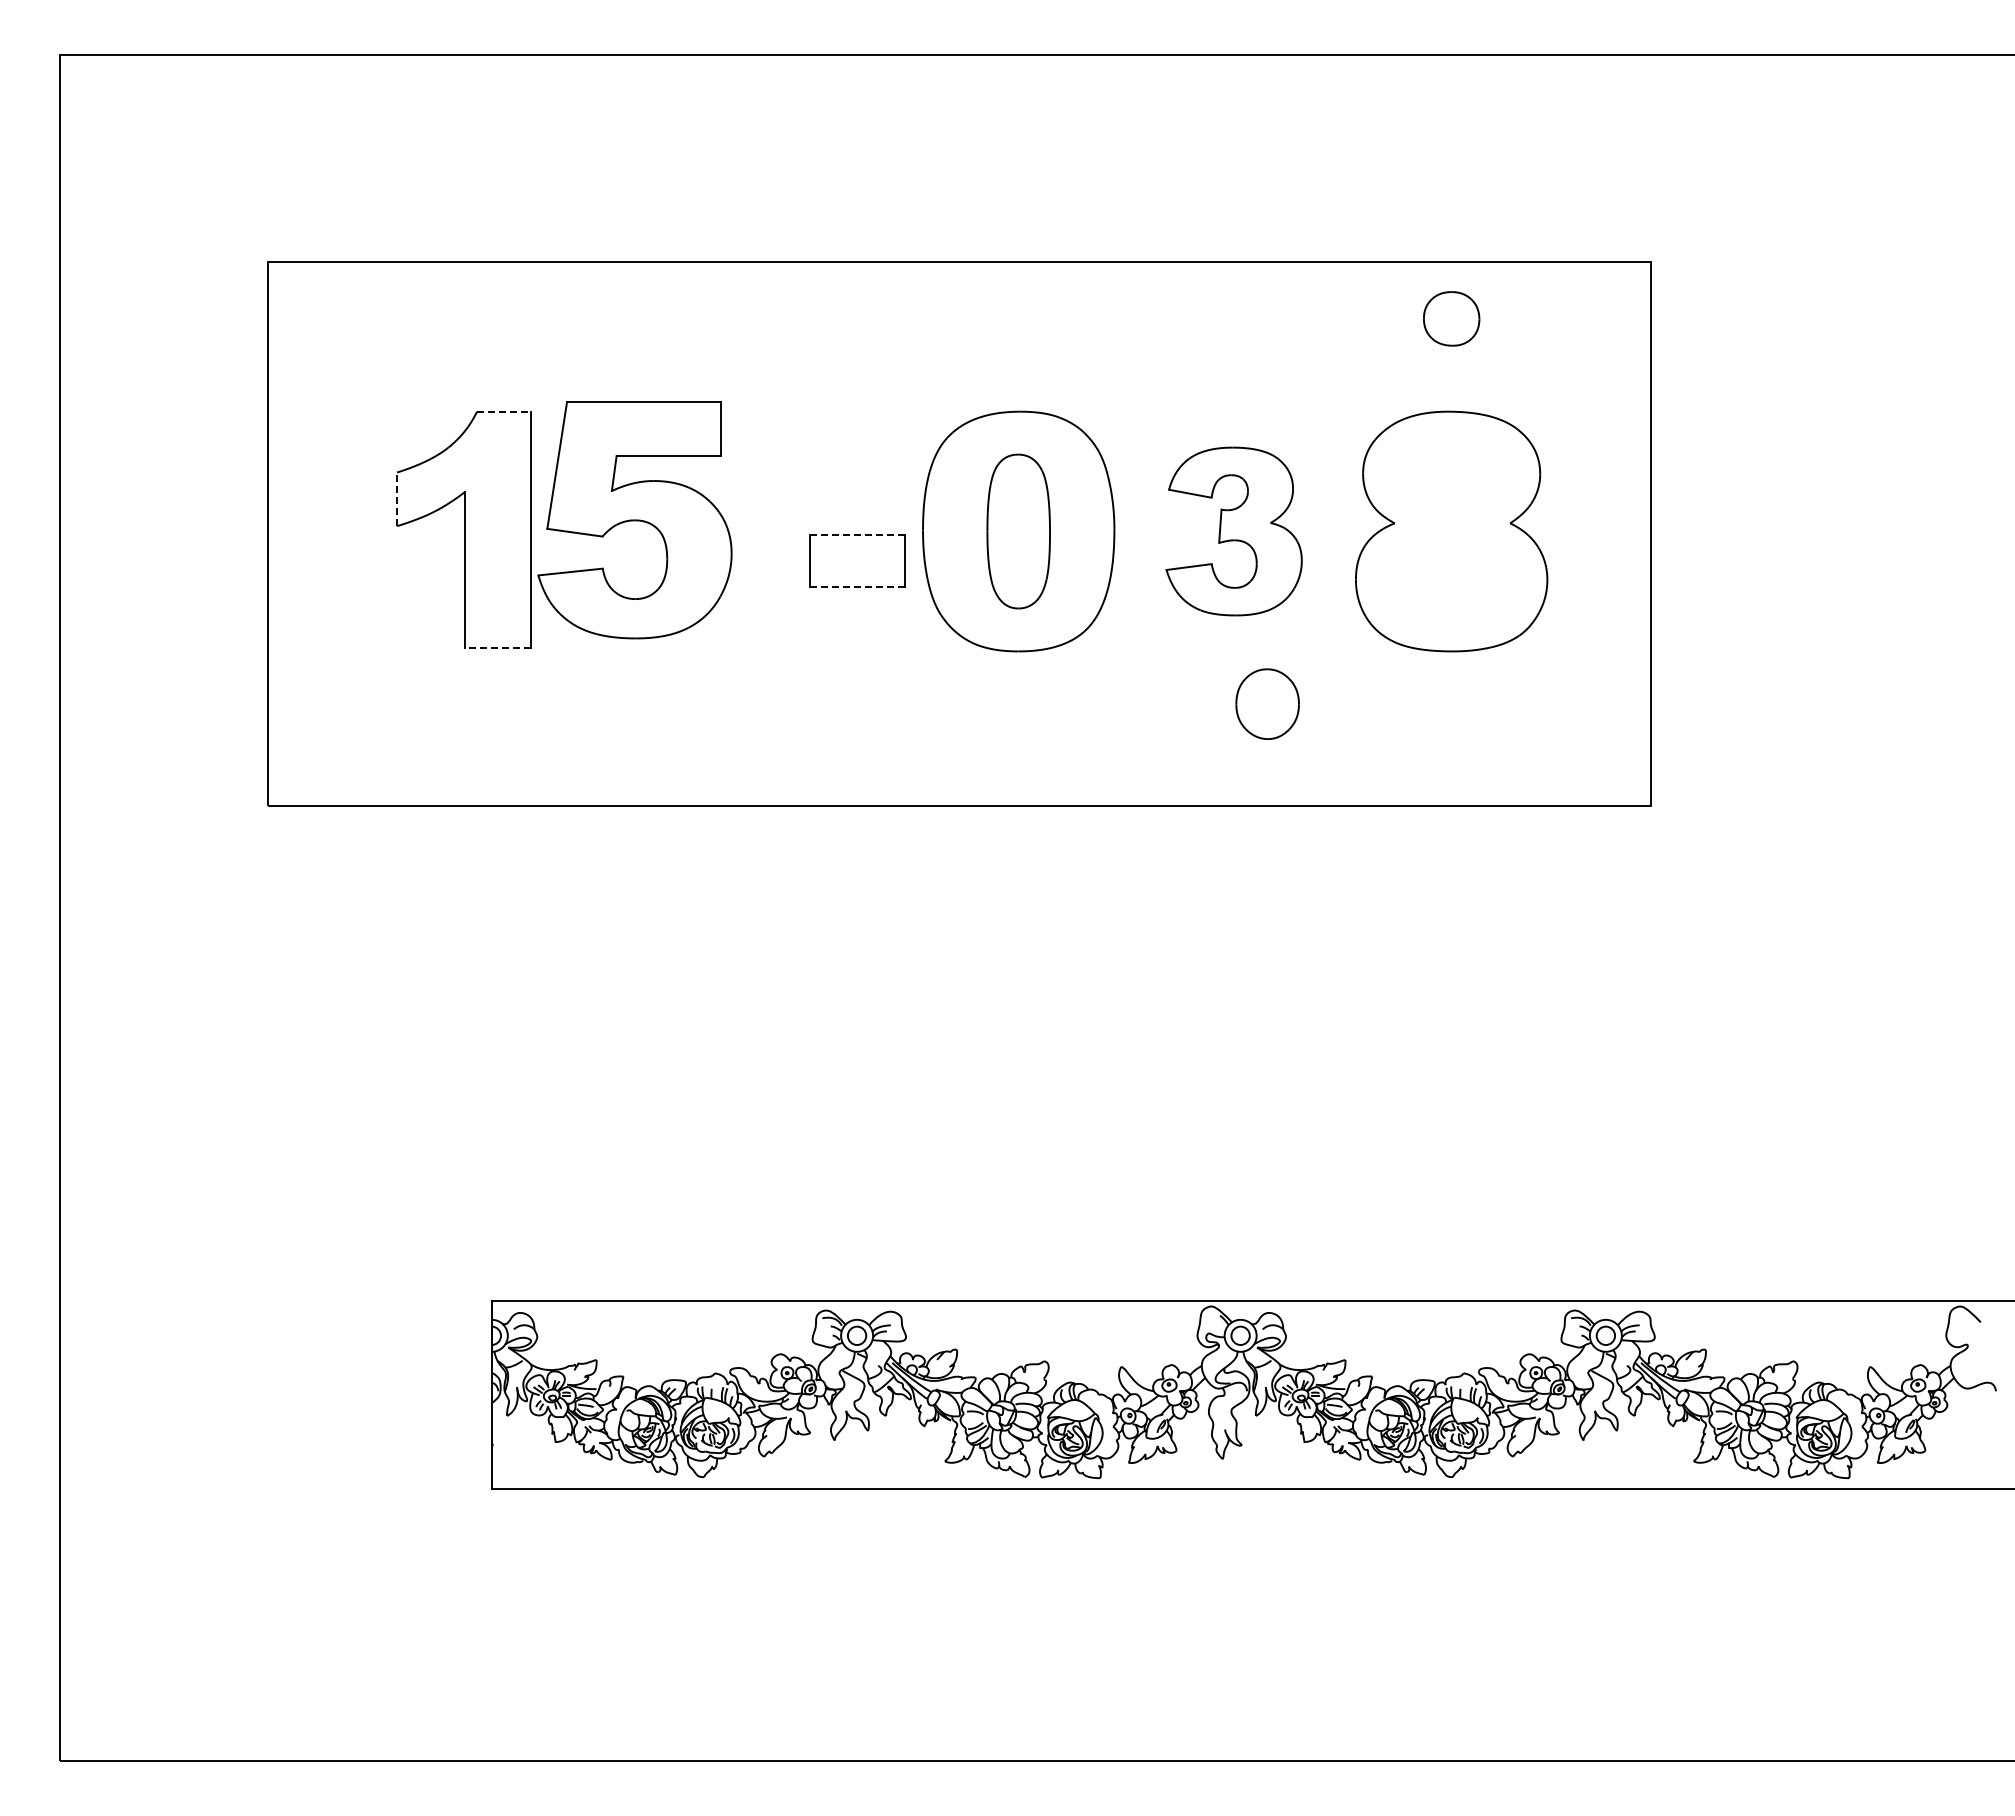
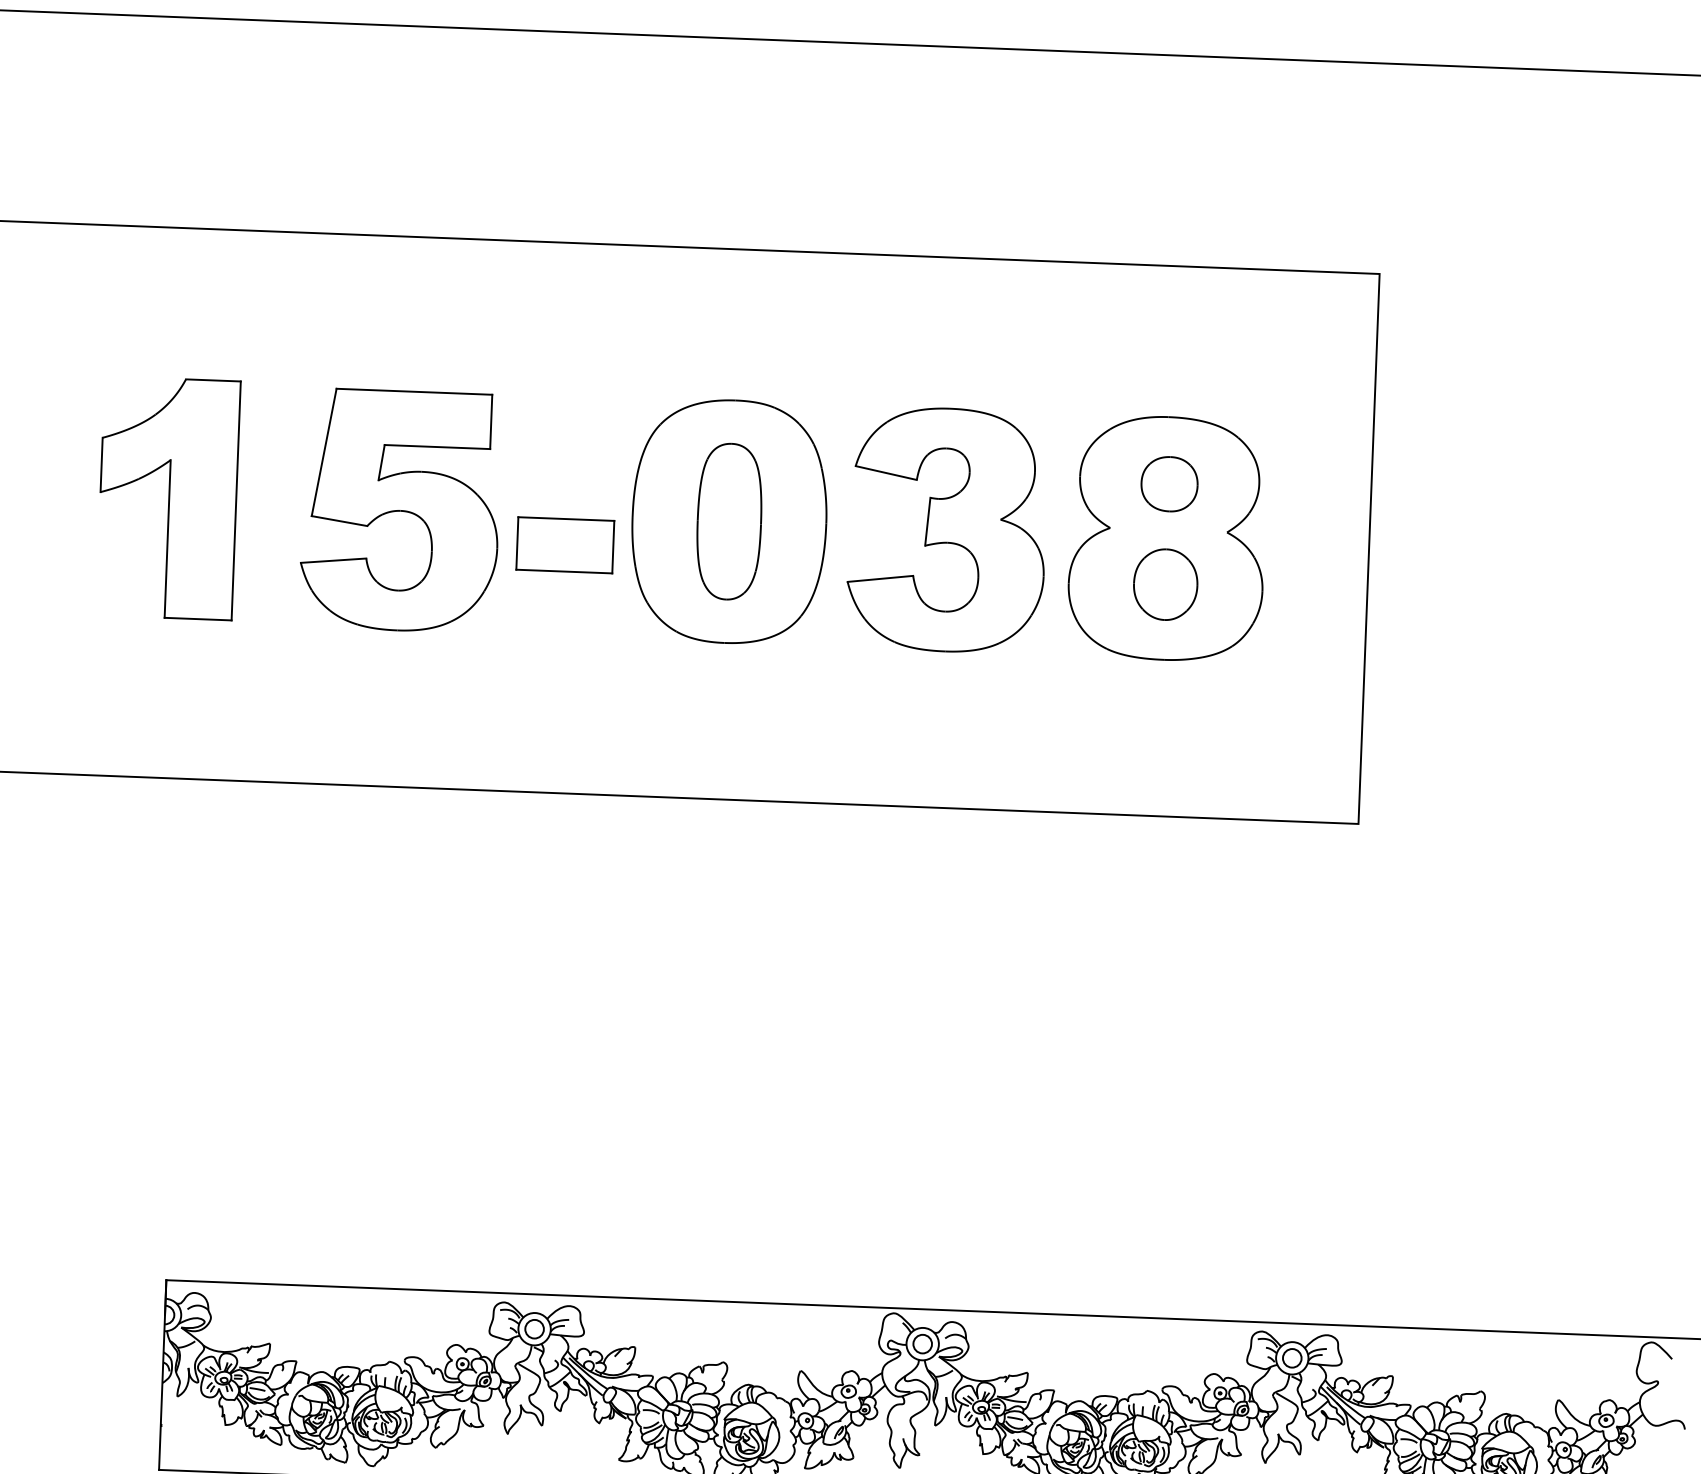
part: (1451, 318) -> (1169, 483), moved
line: (504, 411) -> (213, 380), dashed -> solid
line: (397, 499) -> (102, 465), dashed -> solid
part: (634, 520) -> (400, 511), moved
part: (1233, 531) -> (946, 529), size x1.43
line: (858, 535) -> (567, 519), dashed -> solid
line: (857, 587) -> (564, 572), dashed -> solid
line: (497, 647) -> (197, 618), dashed -> solid
part: (1267, 703) -> (1165, 583), moved

